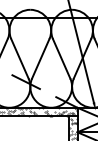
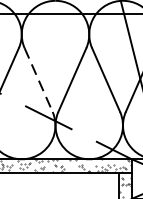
line: (19, 58) -> (37, 79), solid -> dashed

